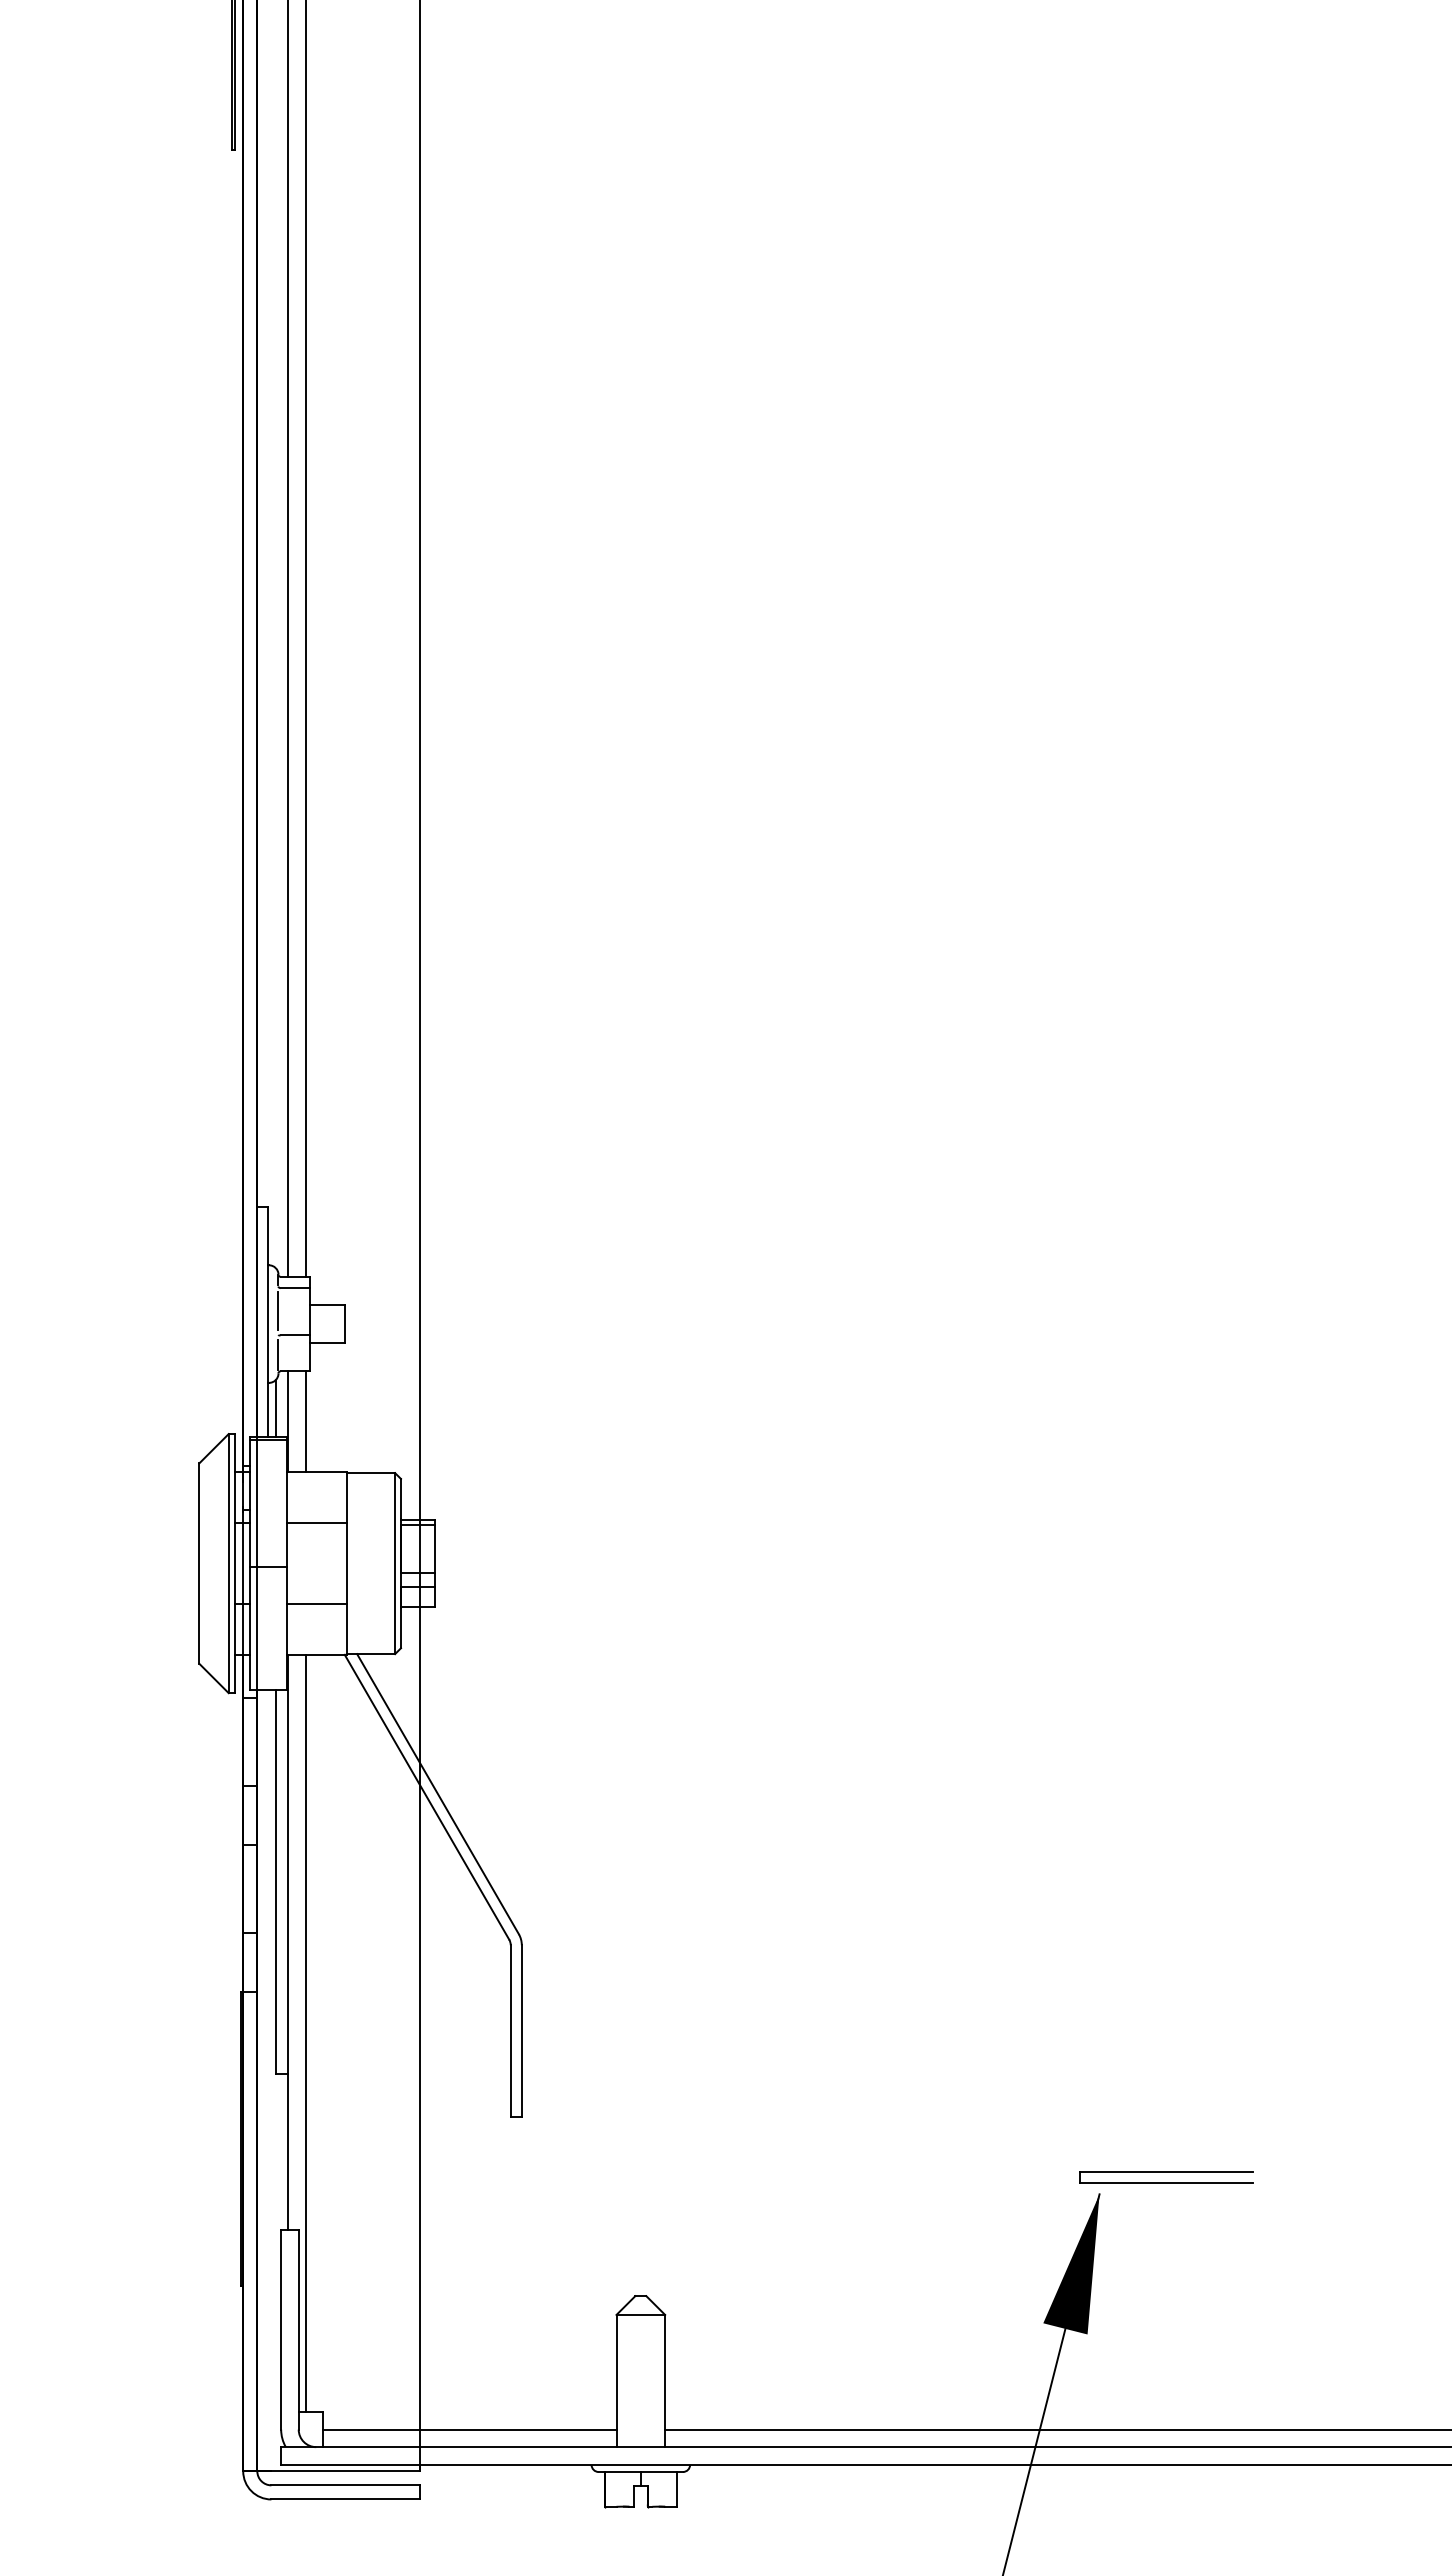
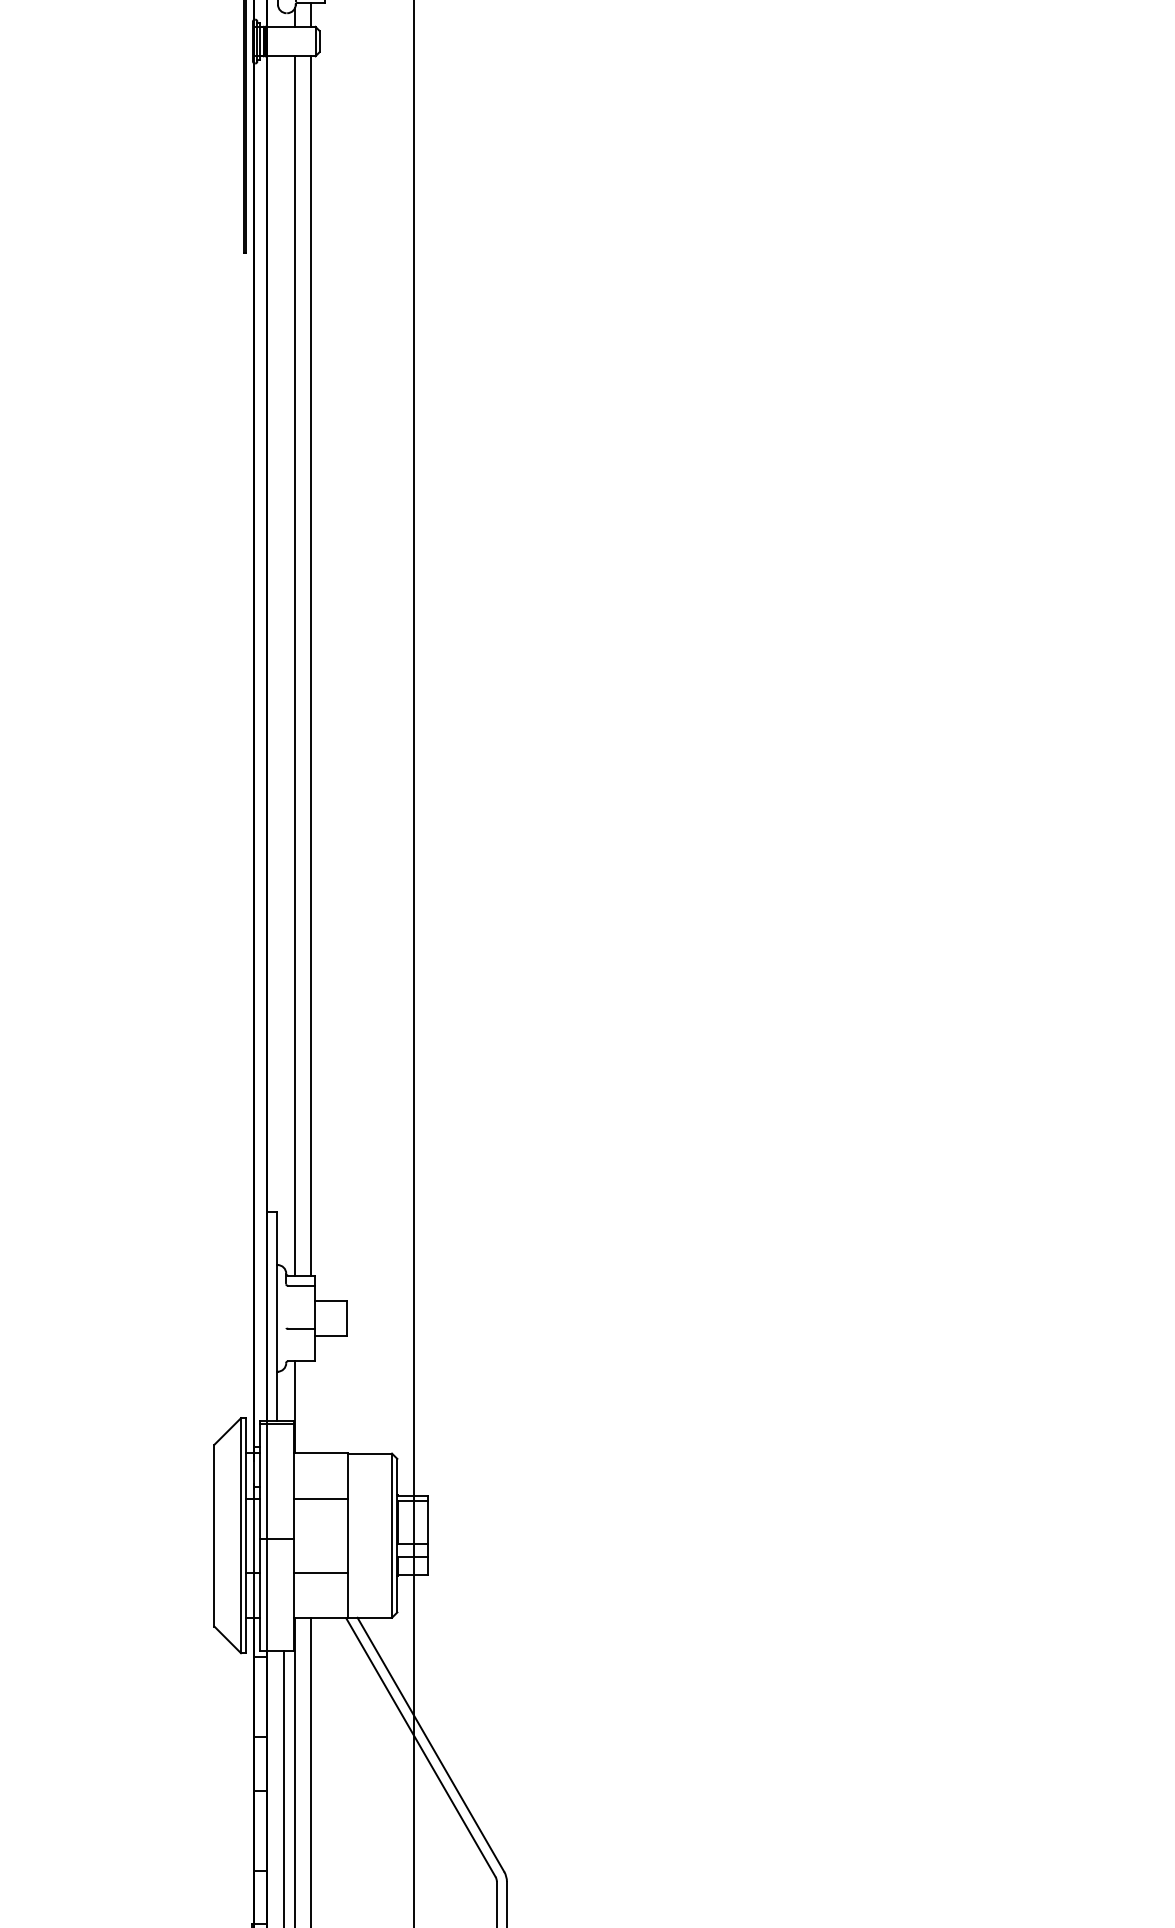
line: (278, 1310) -> (286, 1306), removed
line: (278, 1354) -> (286, 1345), removed
line: (276, 1408) -> (284, 1394), removed
line: (305, 1421) -> (310, 1406), removed

